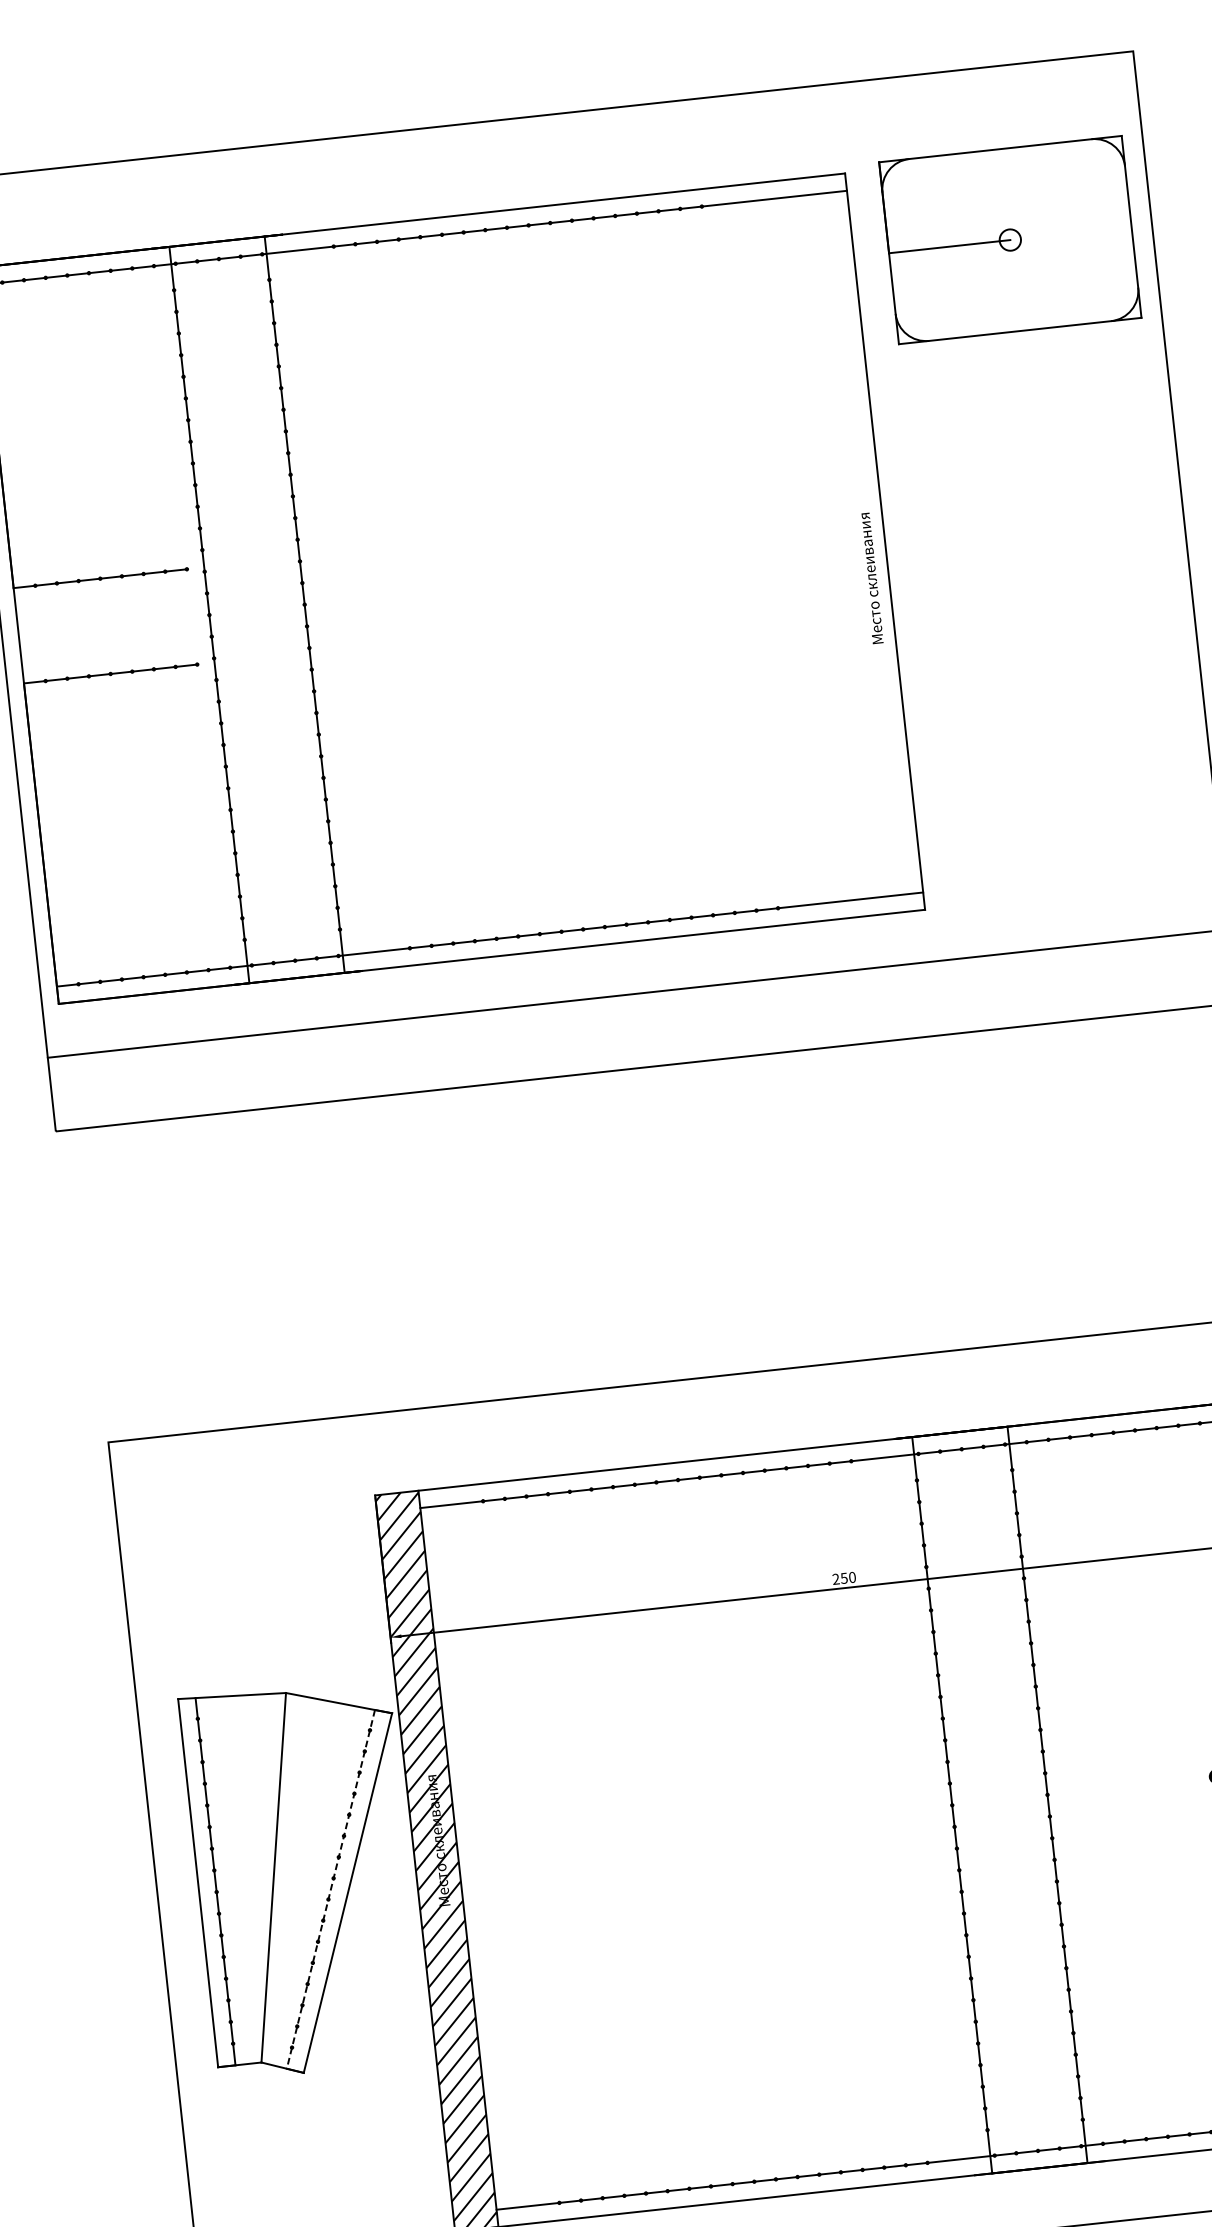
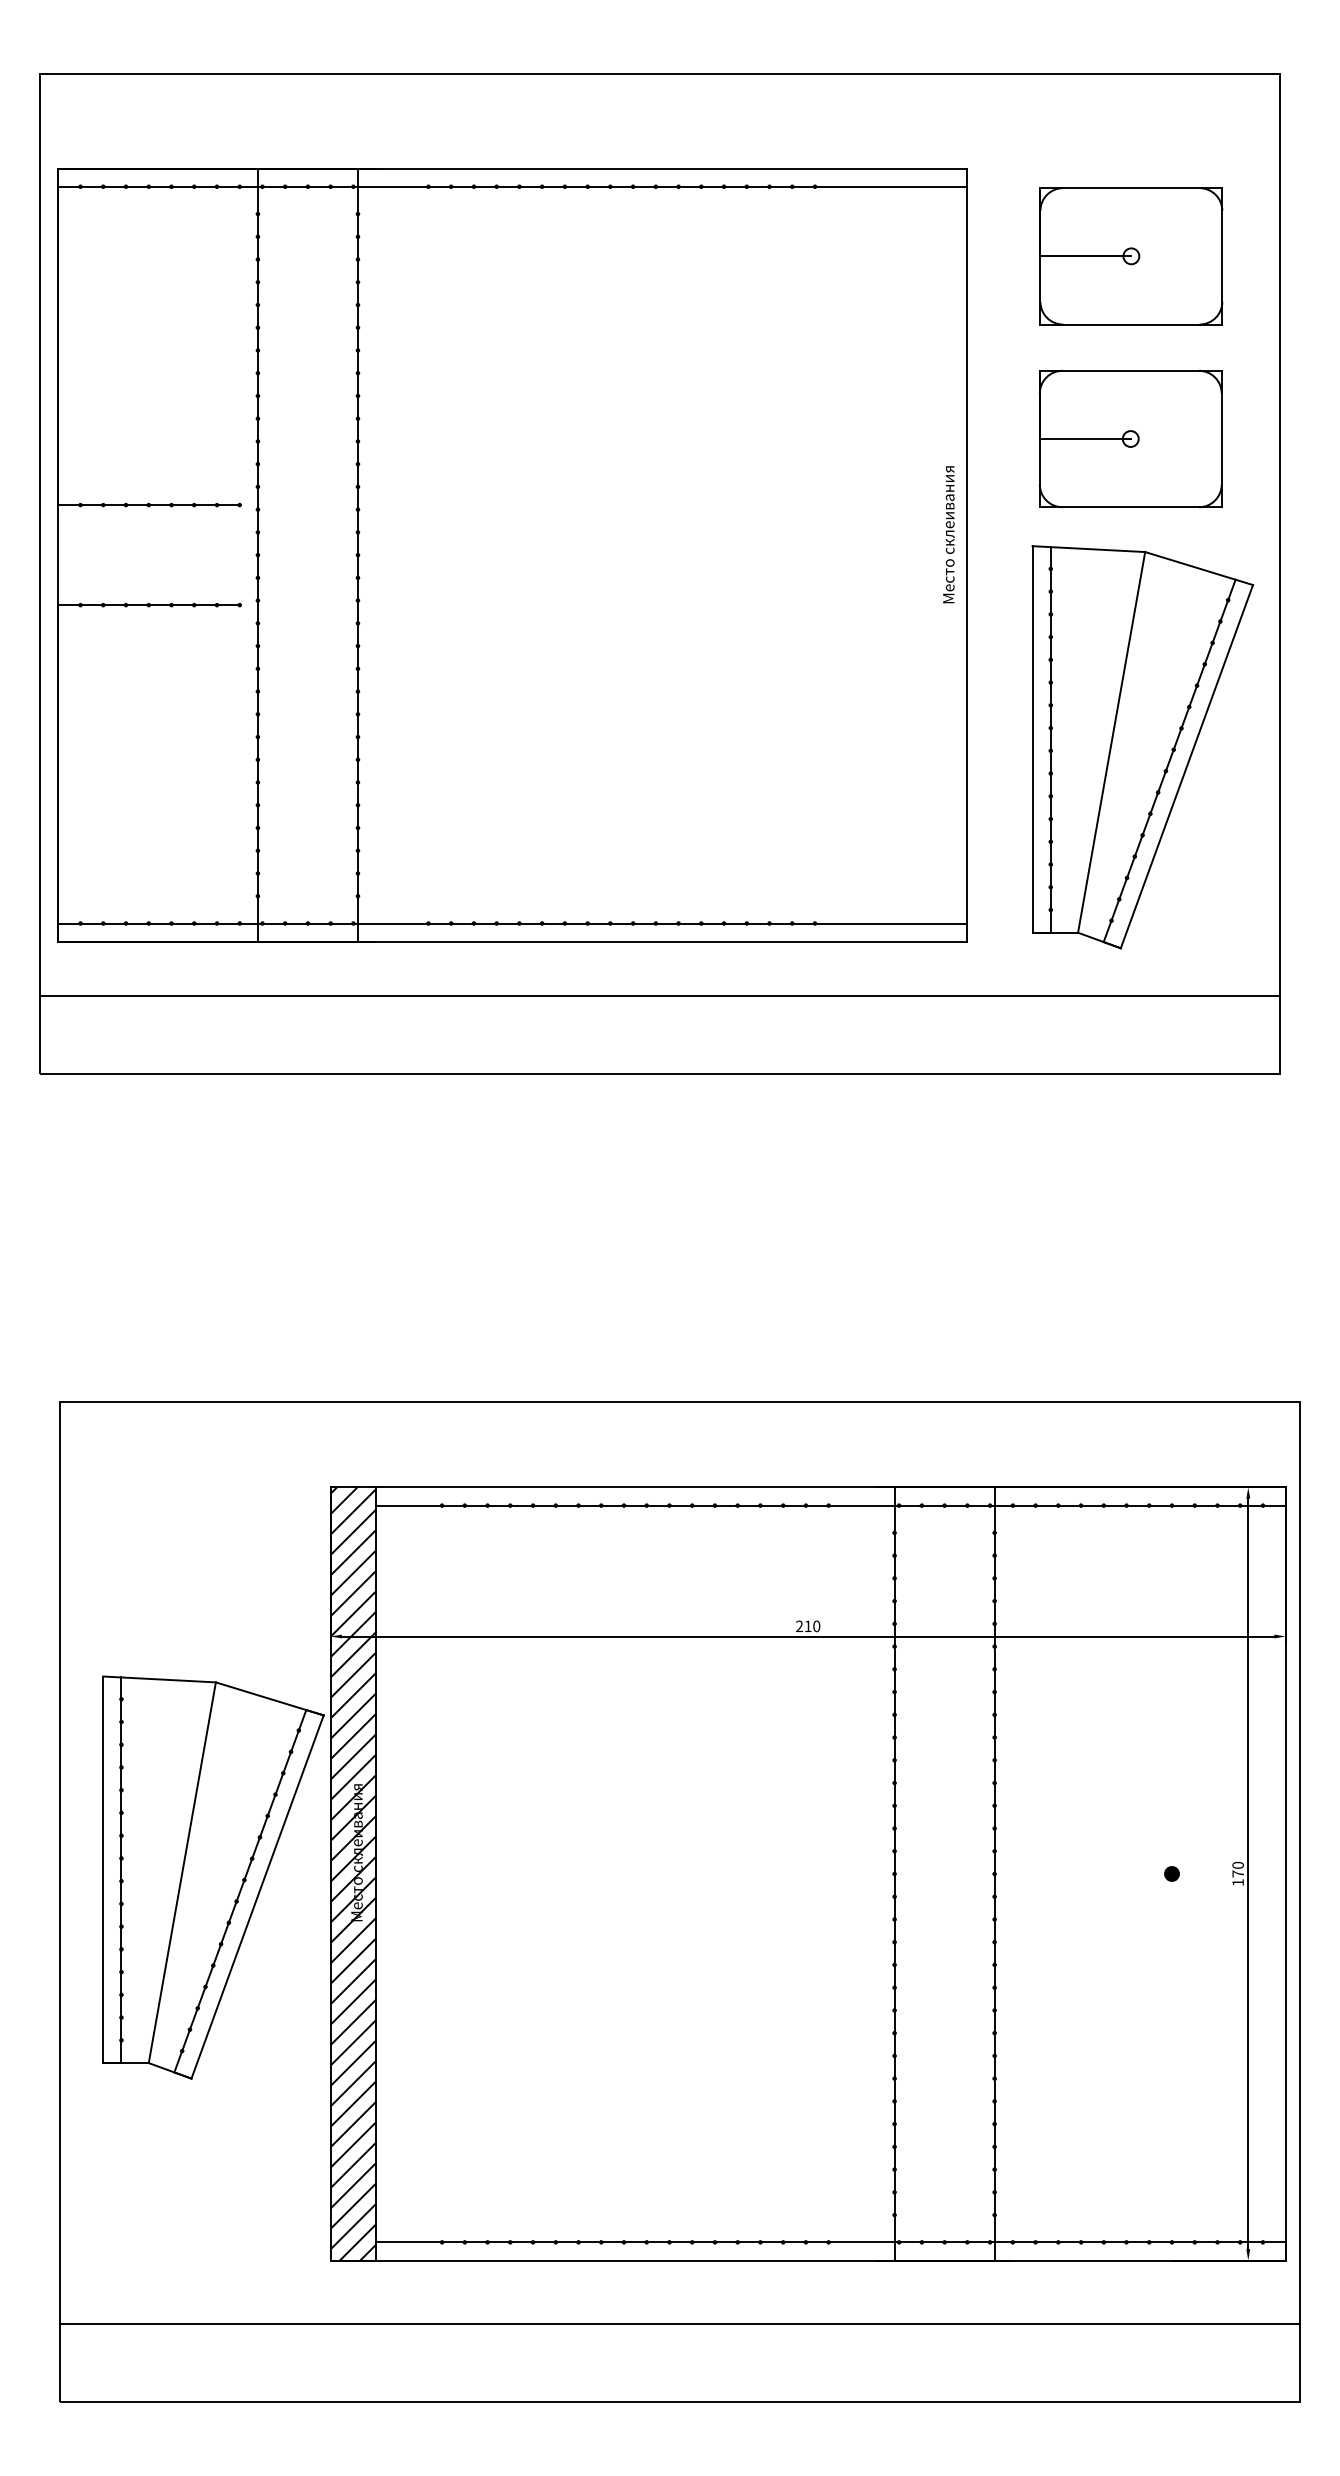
part: (1010, 240) -> (1131, 256), size x0.71
part: (1028, 413) -> (1130, 438), added
text: (870, 578) -> (948, 534), moved
part: (1071, 706) -> (1142, 747), added
text: (843, 1578) -> (807, 1626), 250 -> 210
line: (331, 1889) -> (240, 1891), dashed -> solid

